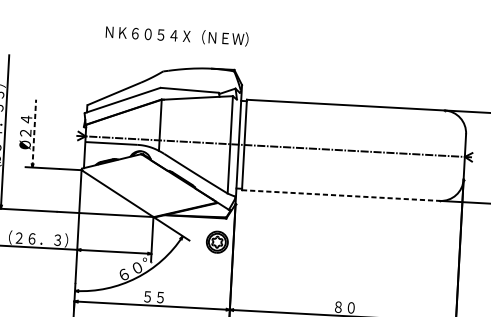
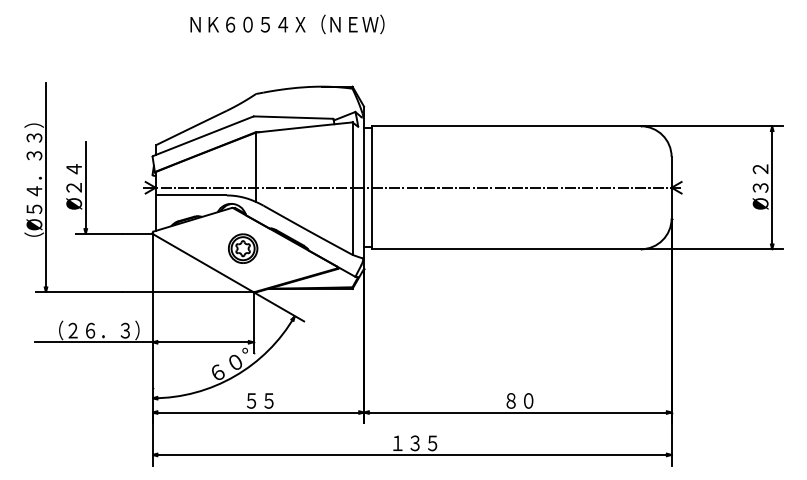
text: (177, 35) -> (287, 24), moved
line: (34, 133) -> (85, 187), dashed -> solid
line: (341, 195) -> (506, 249), dashed -> solid
part: (217, 242) -> (243, 248), moved

